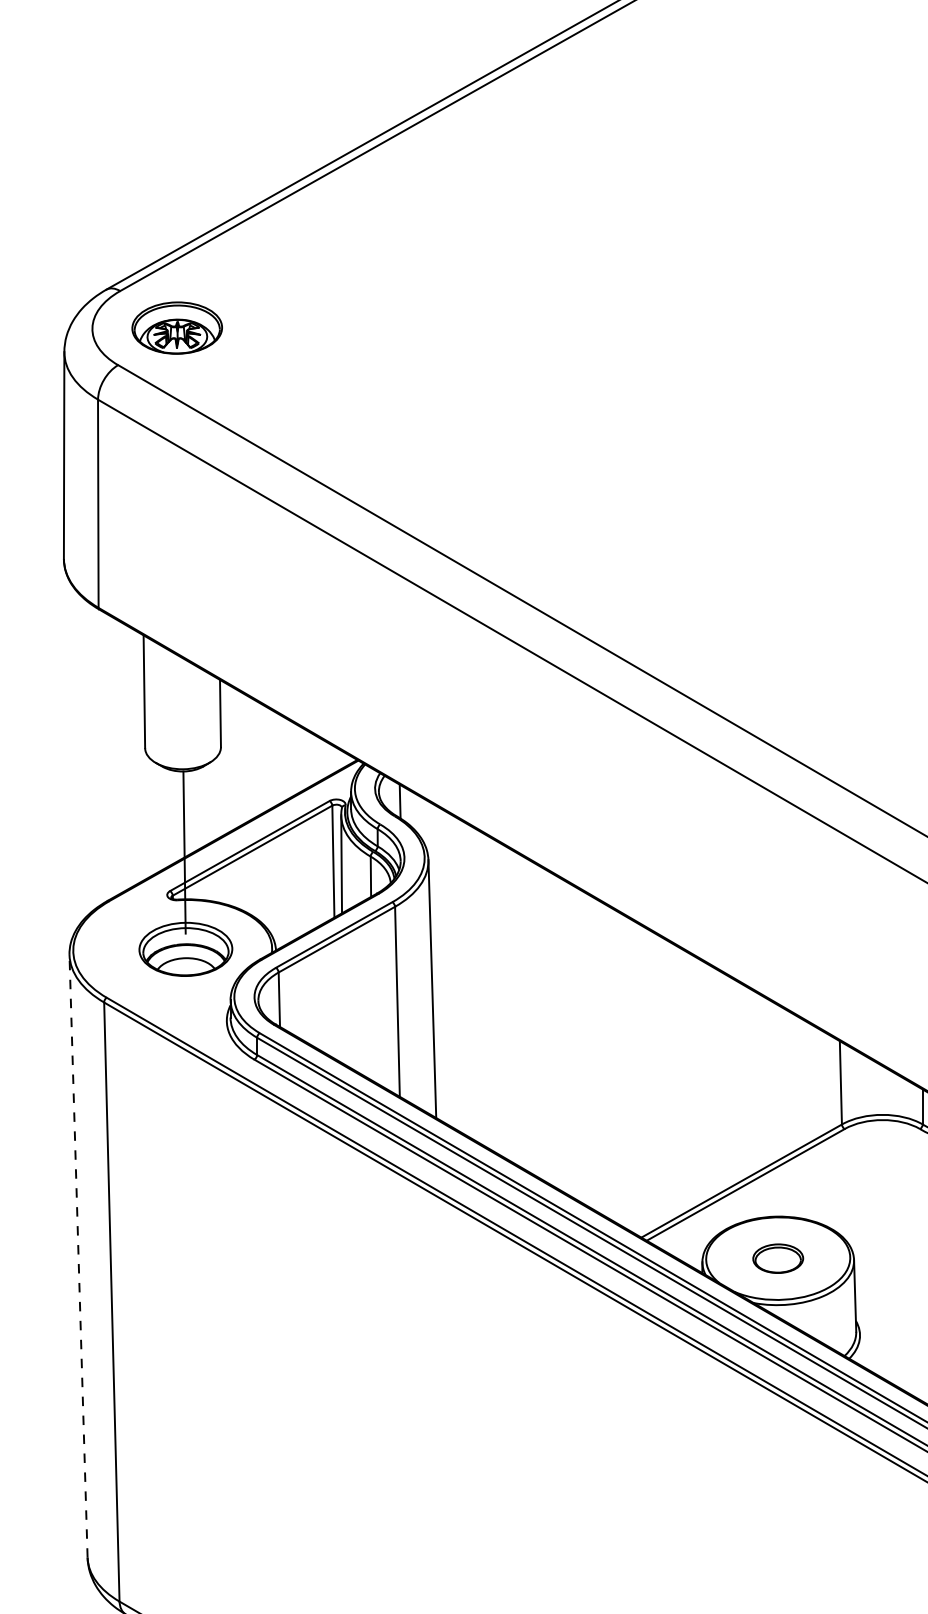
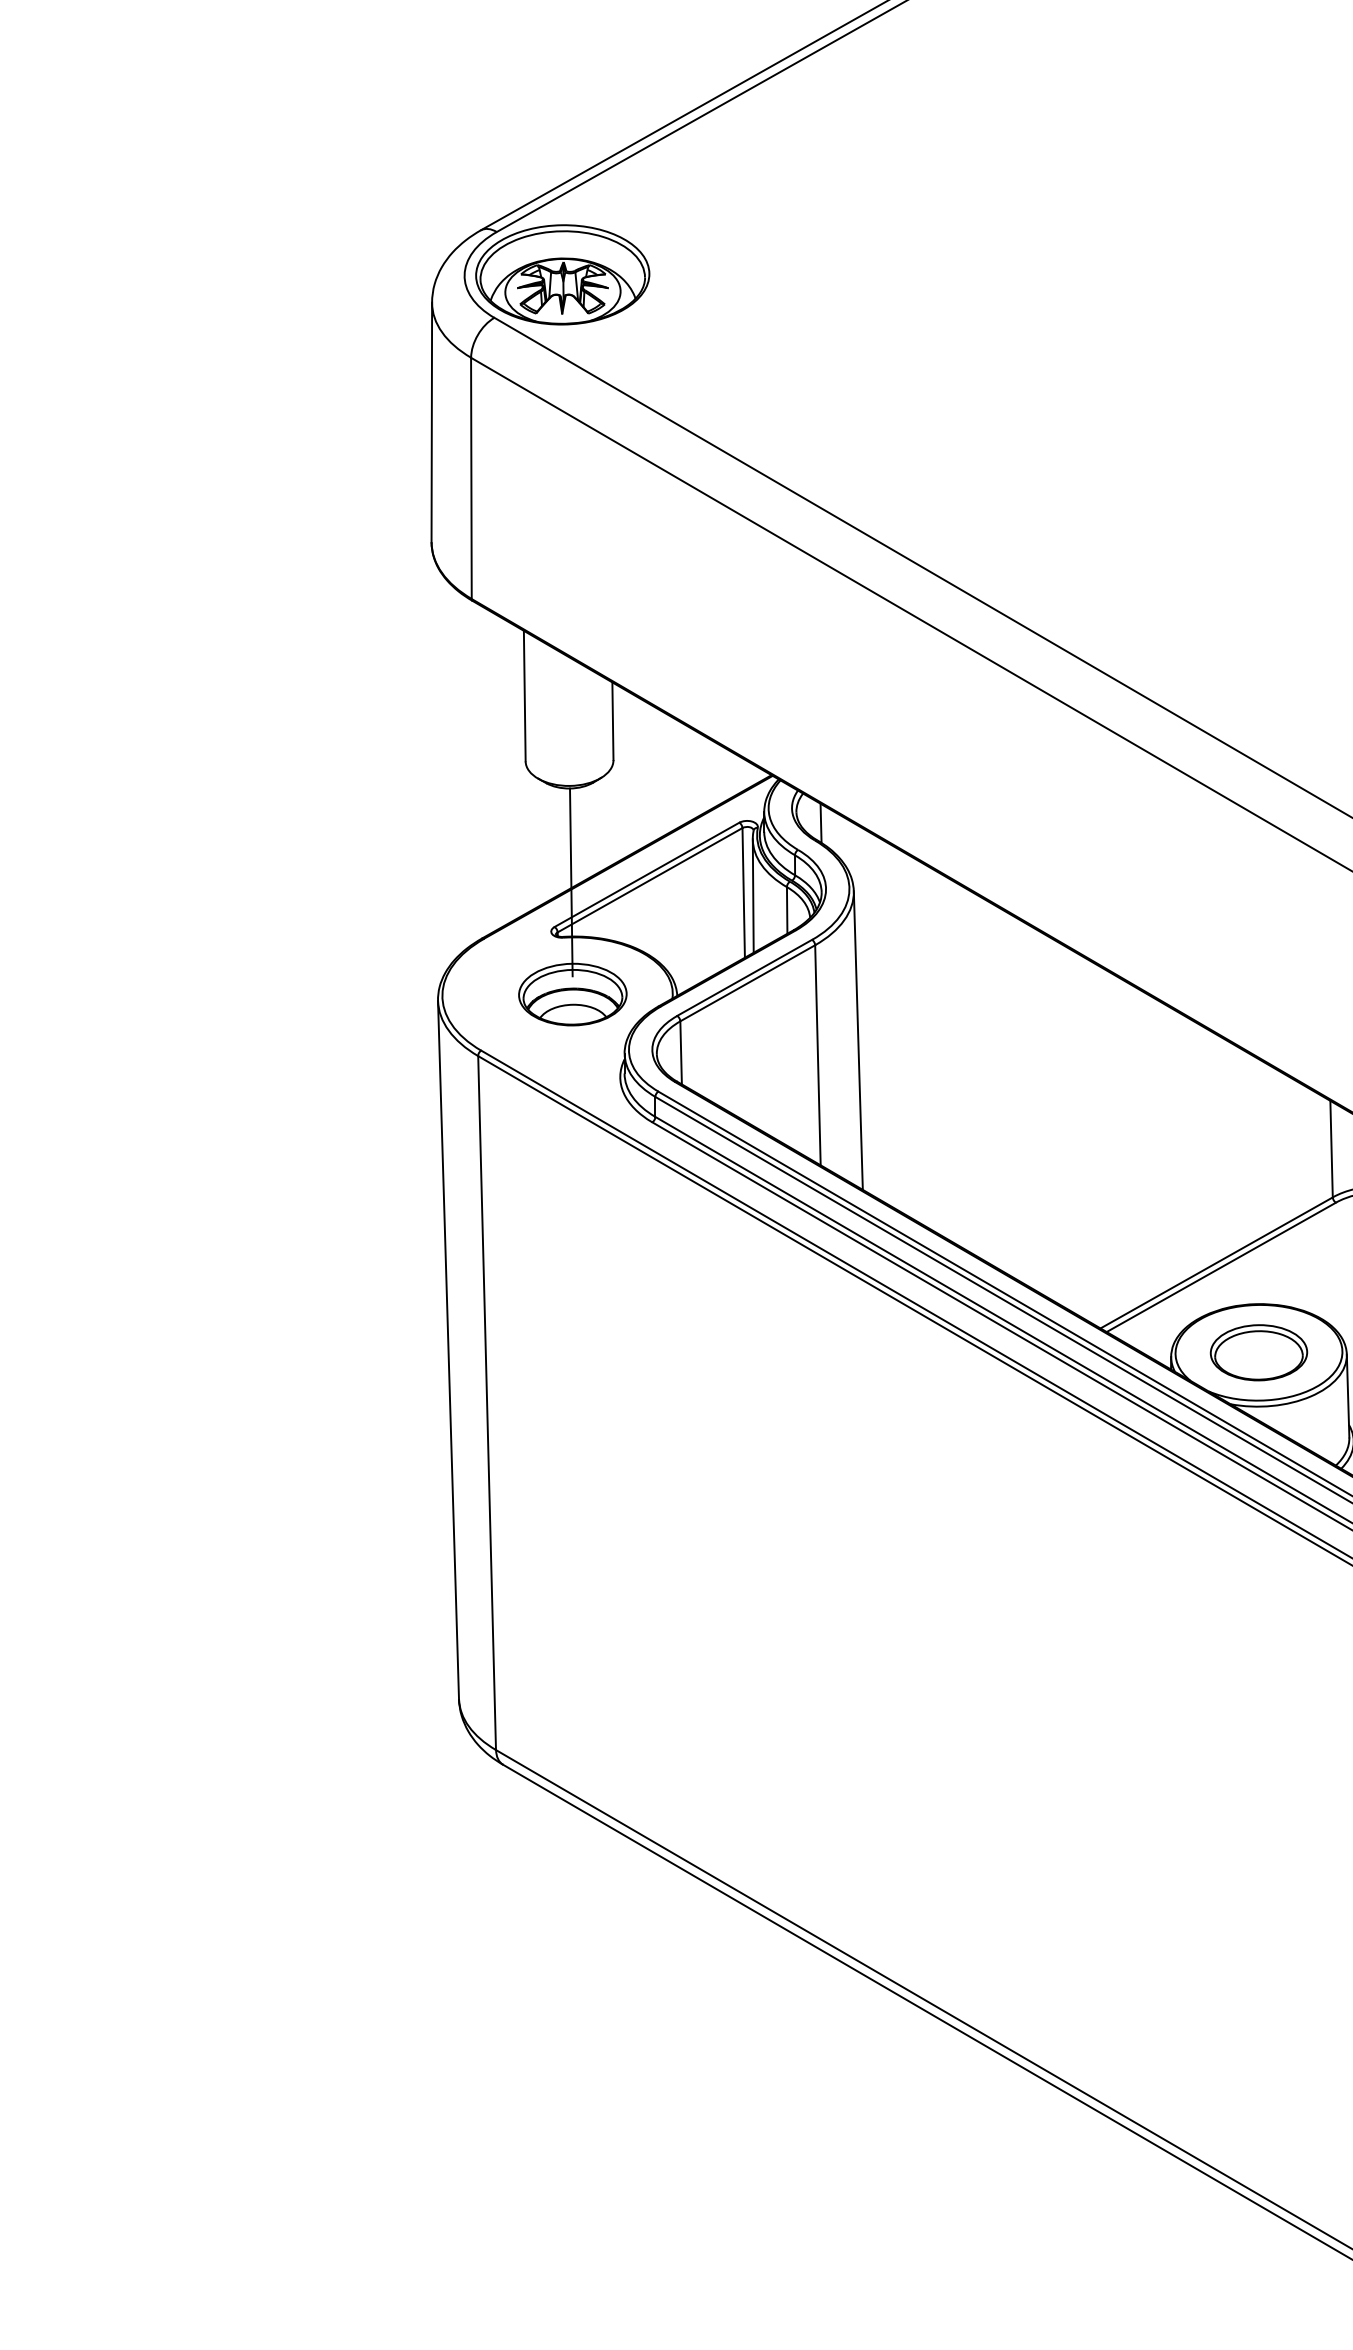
part: (176, 327) -> (562, 274), size x1.67
line: (78, 1255) -> (448, 1349), dashed -> solid
part: (777, 1258) -> (1258, 1352), size x1.67

